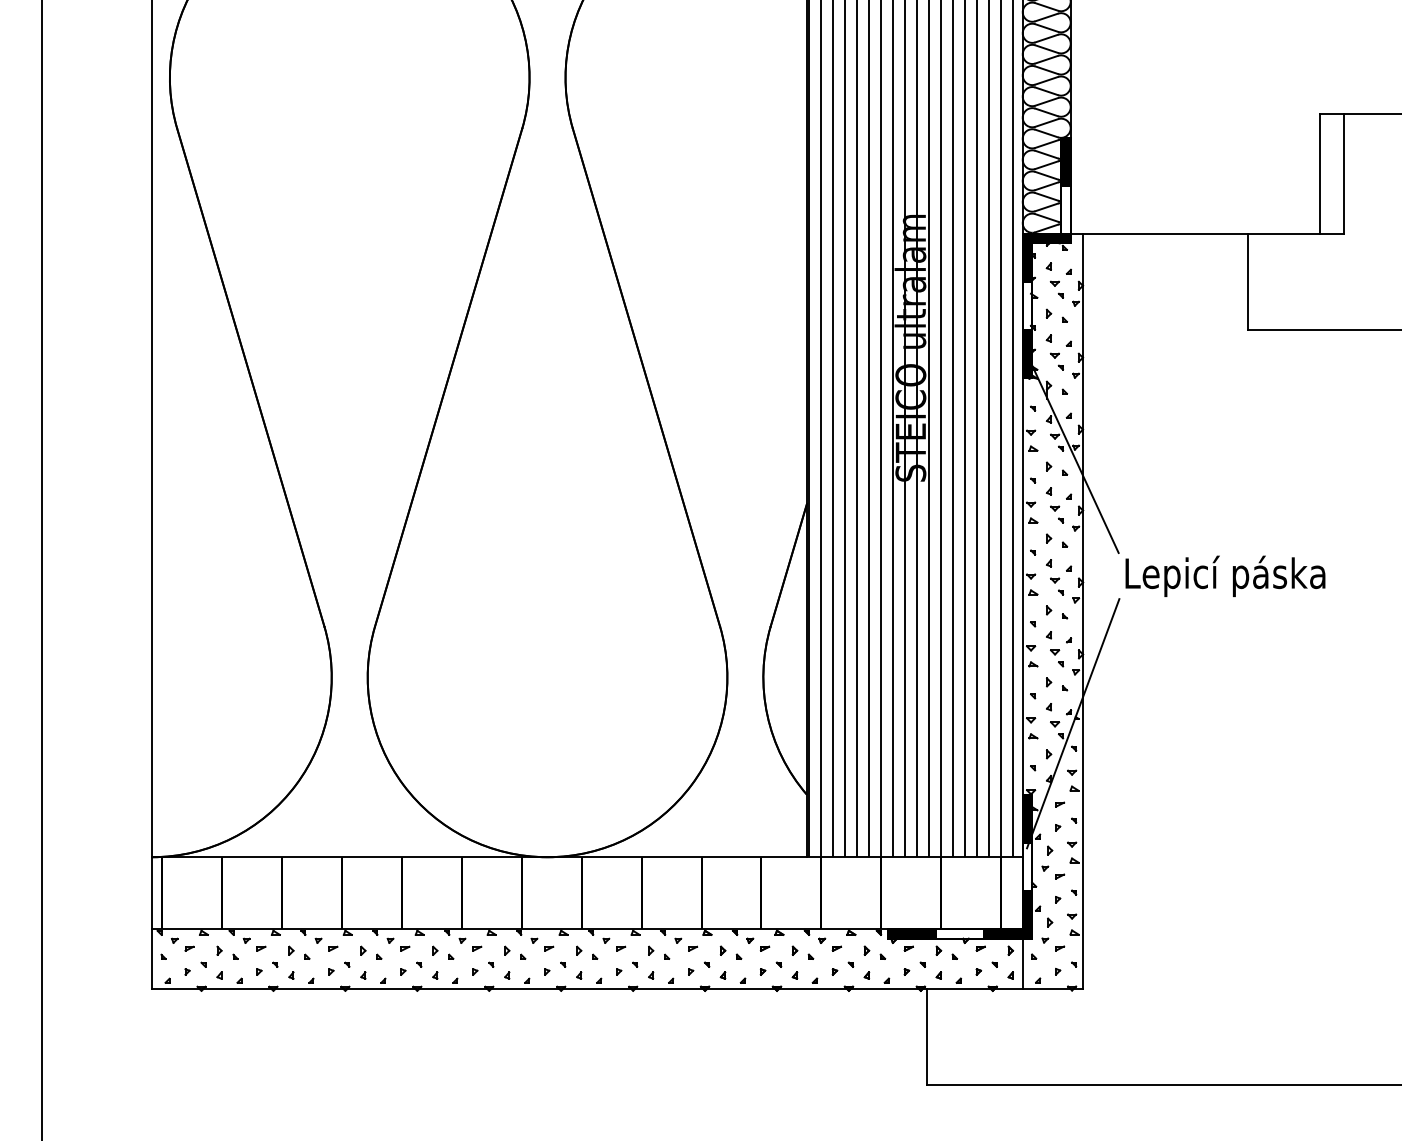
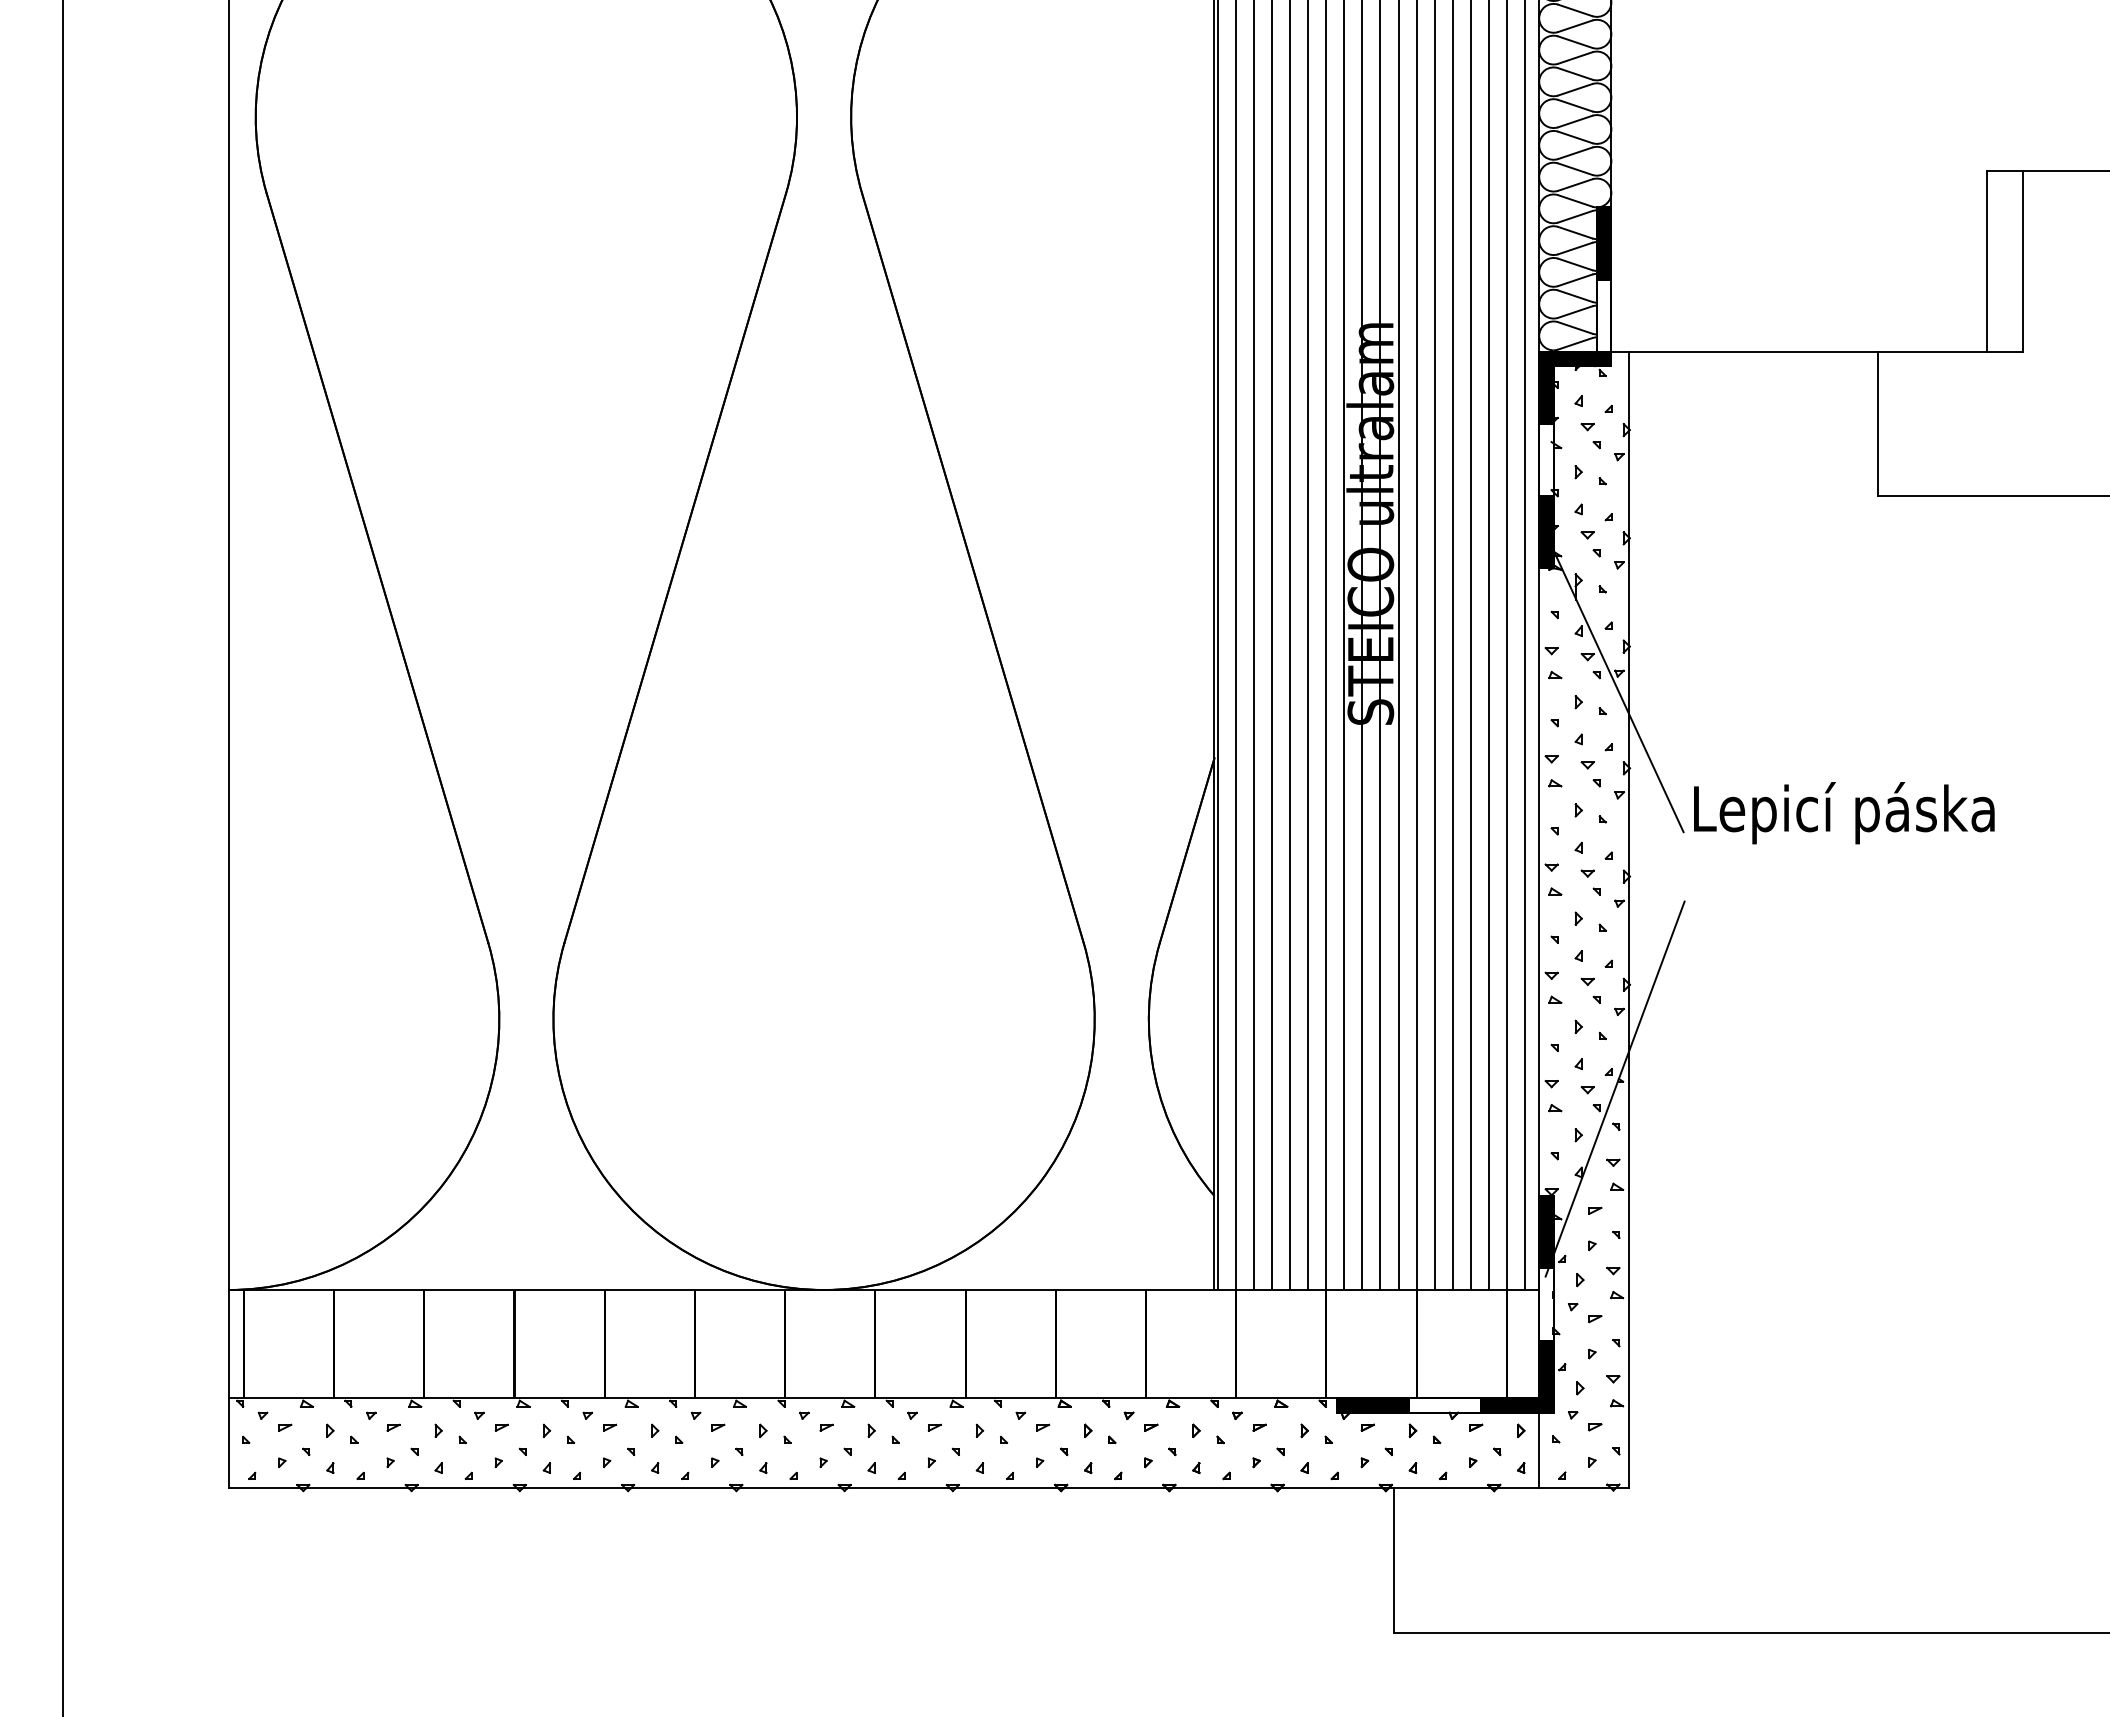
text: (1225, 575) -> (1844, 811), moved

